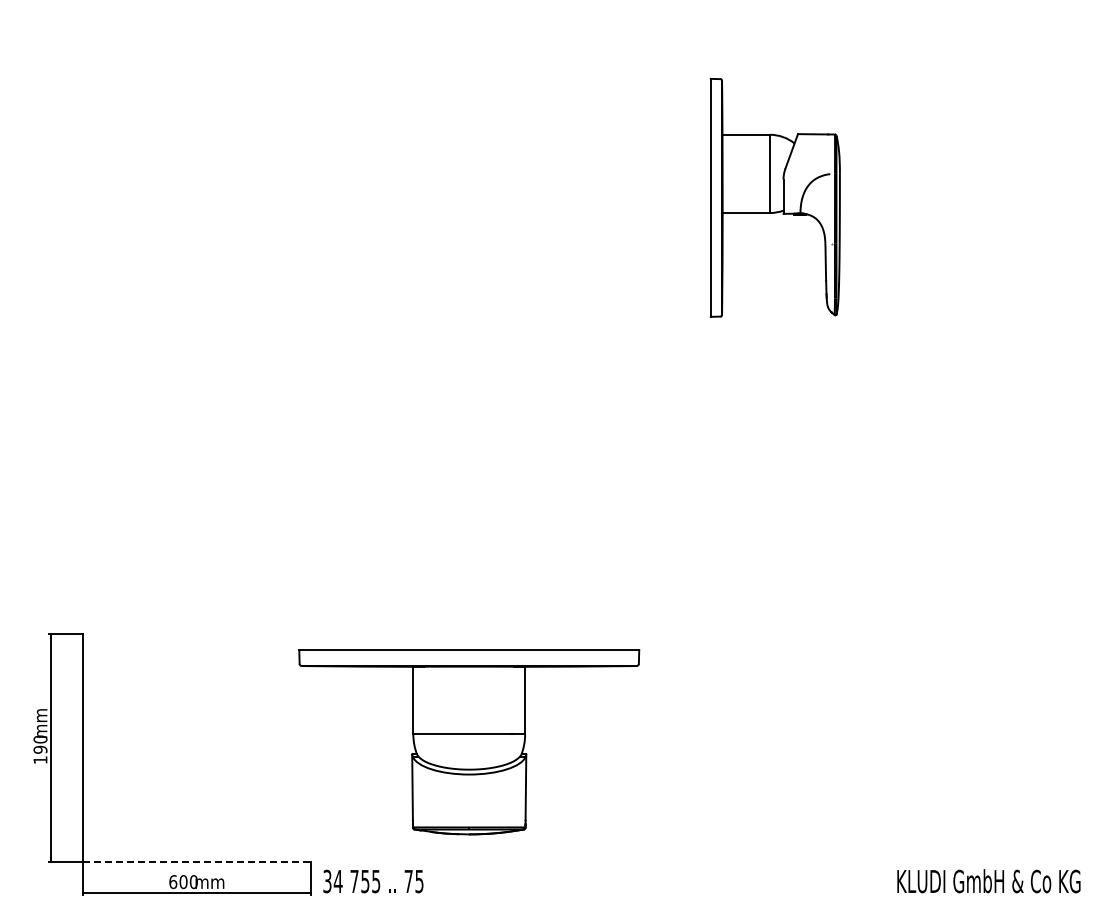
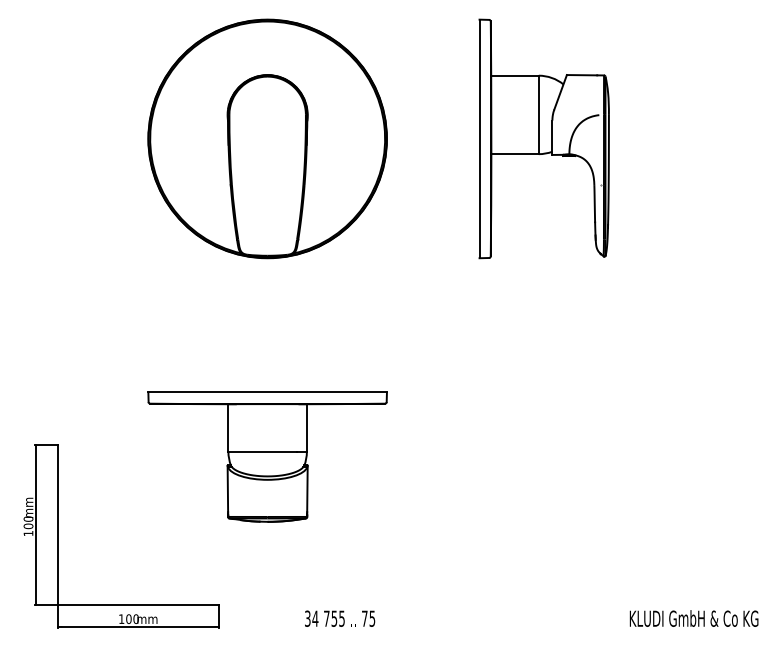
part: (381, 197) -> (267, 138), added
part: (775, 197) -> (544, 138), size x1.43
part: (469, 742) -> (267, 457), moved
text: (40, 749) -> (28, 526), 190 -> 100
line: (197, 861) -> (138, 604), dashed -> solid
text: (373, 881) -> (340, 618), moved
text: (173, 882) -> (121, 619), 600 -> 100

